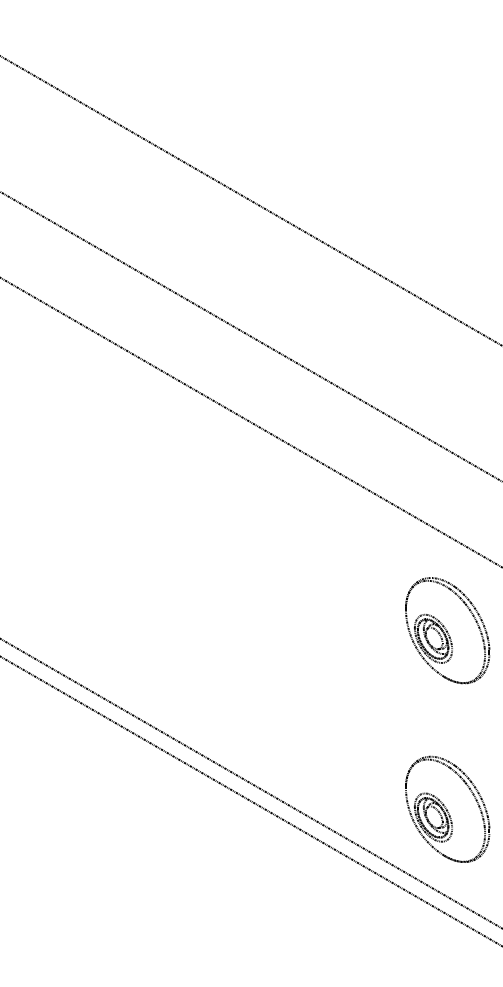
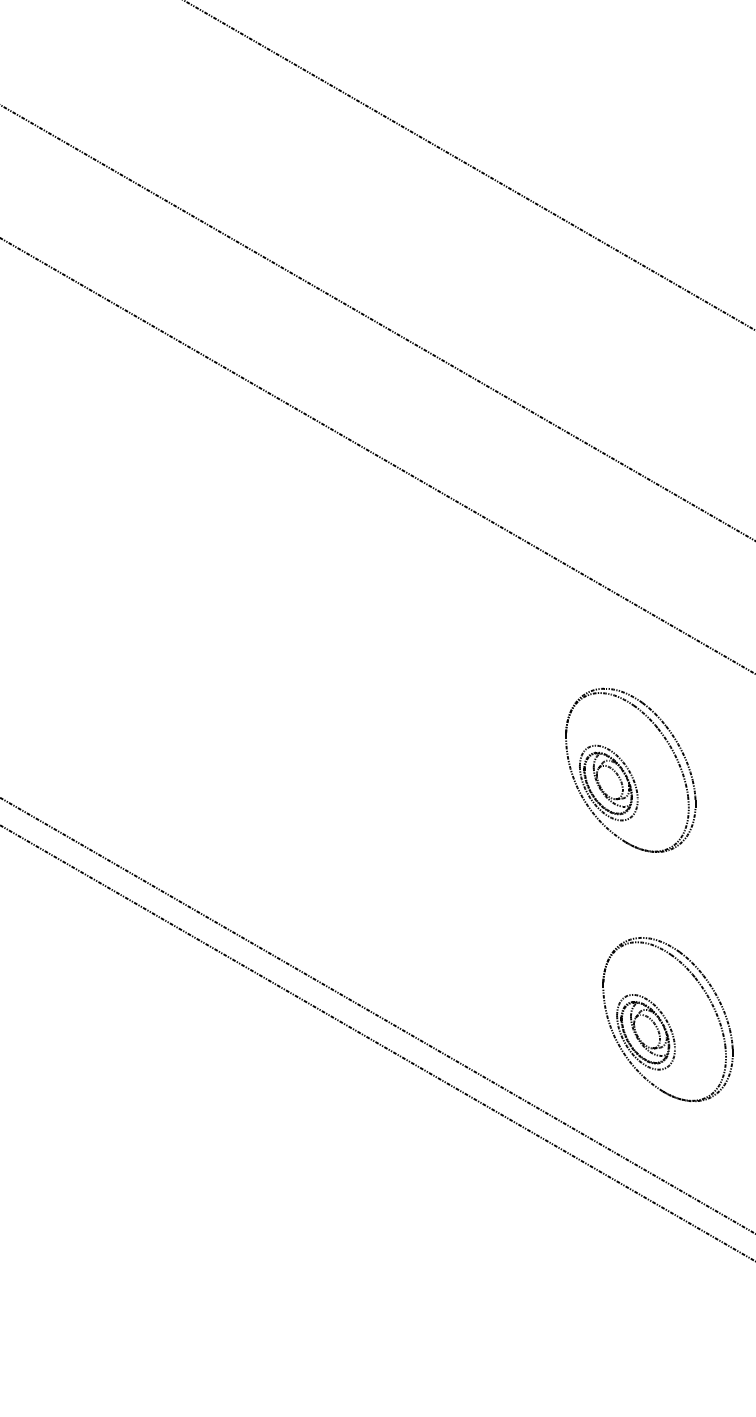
part: (447, 630) -> (630, 770), moved
part: (447, 808) -> (667, 1018), moved

